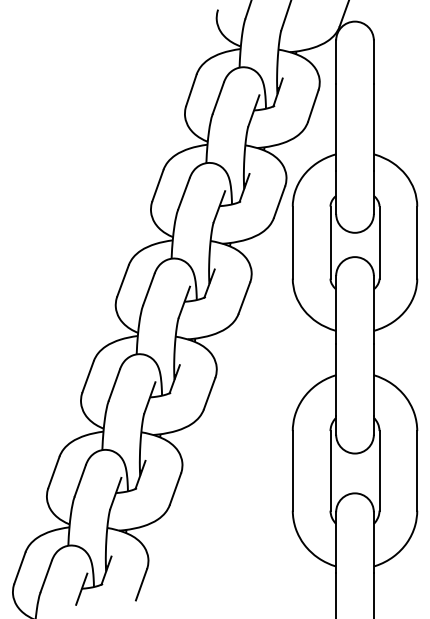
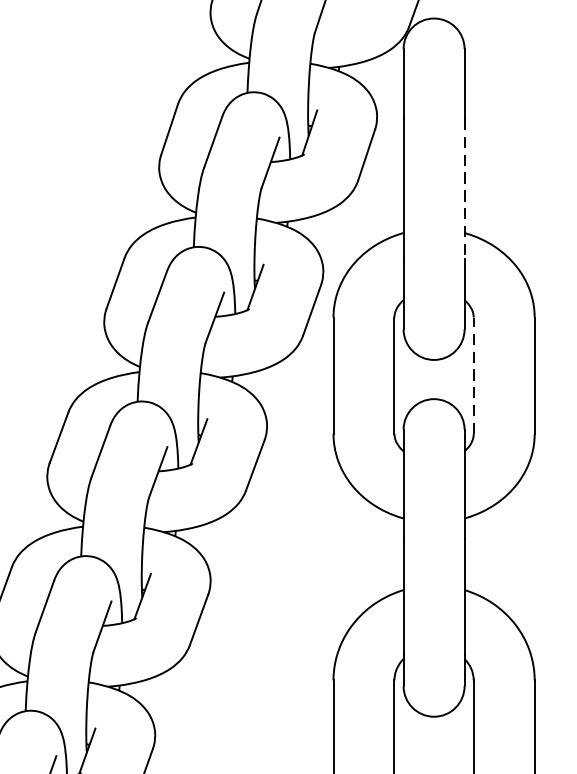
line: (373, 127) -> (463, 189), solid -> dashed
line: (379, 242) -> (473, 375), solid -> dashed

